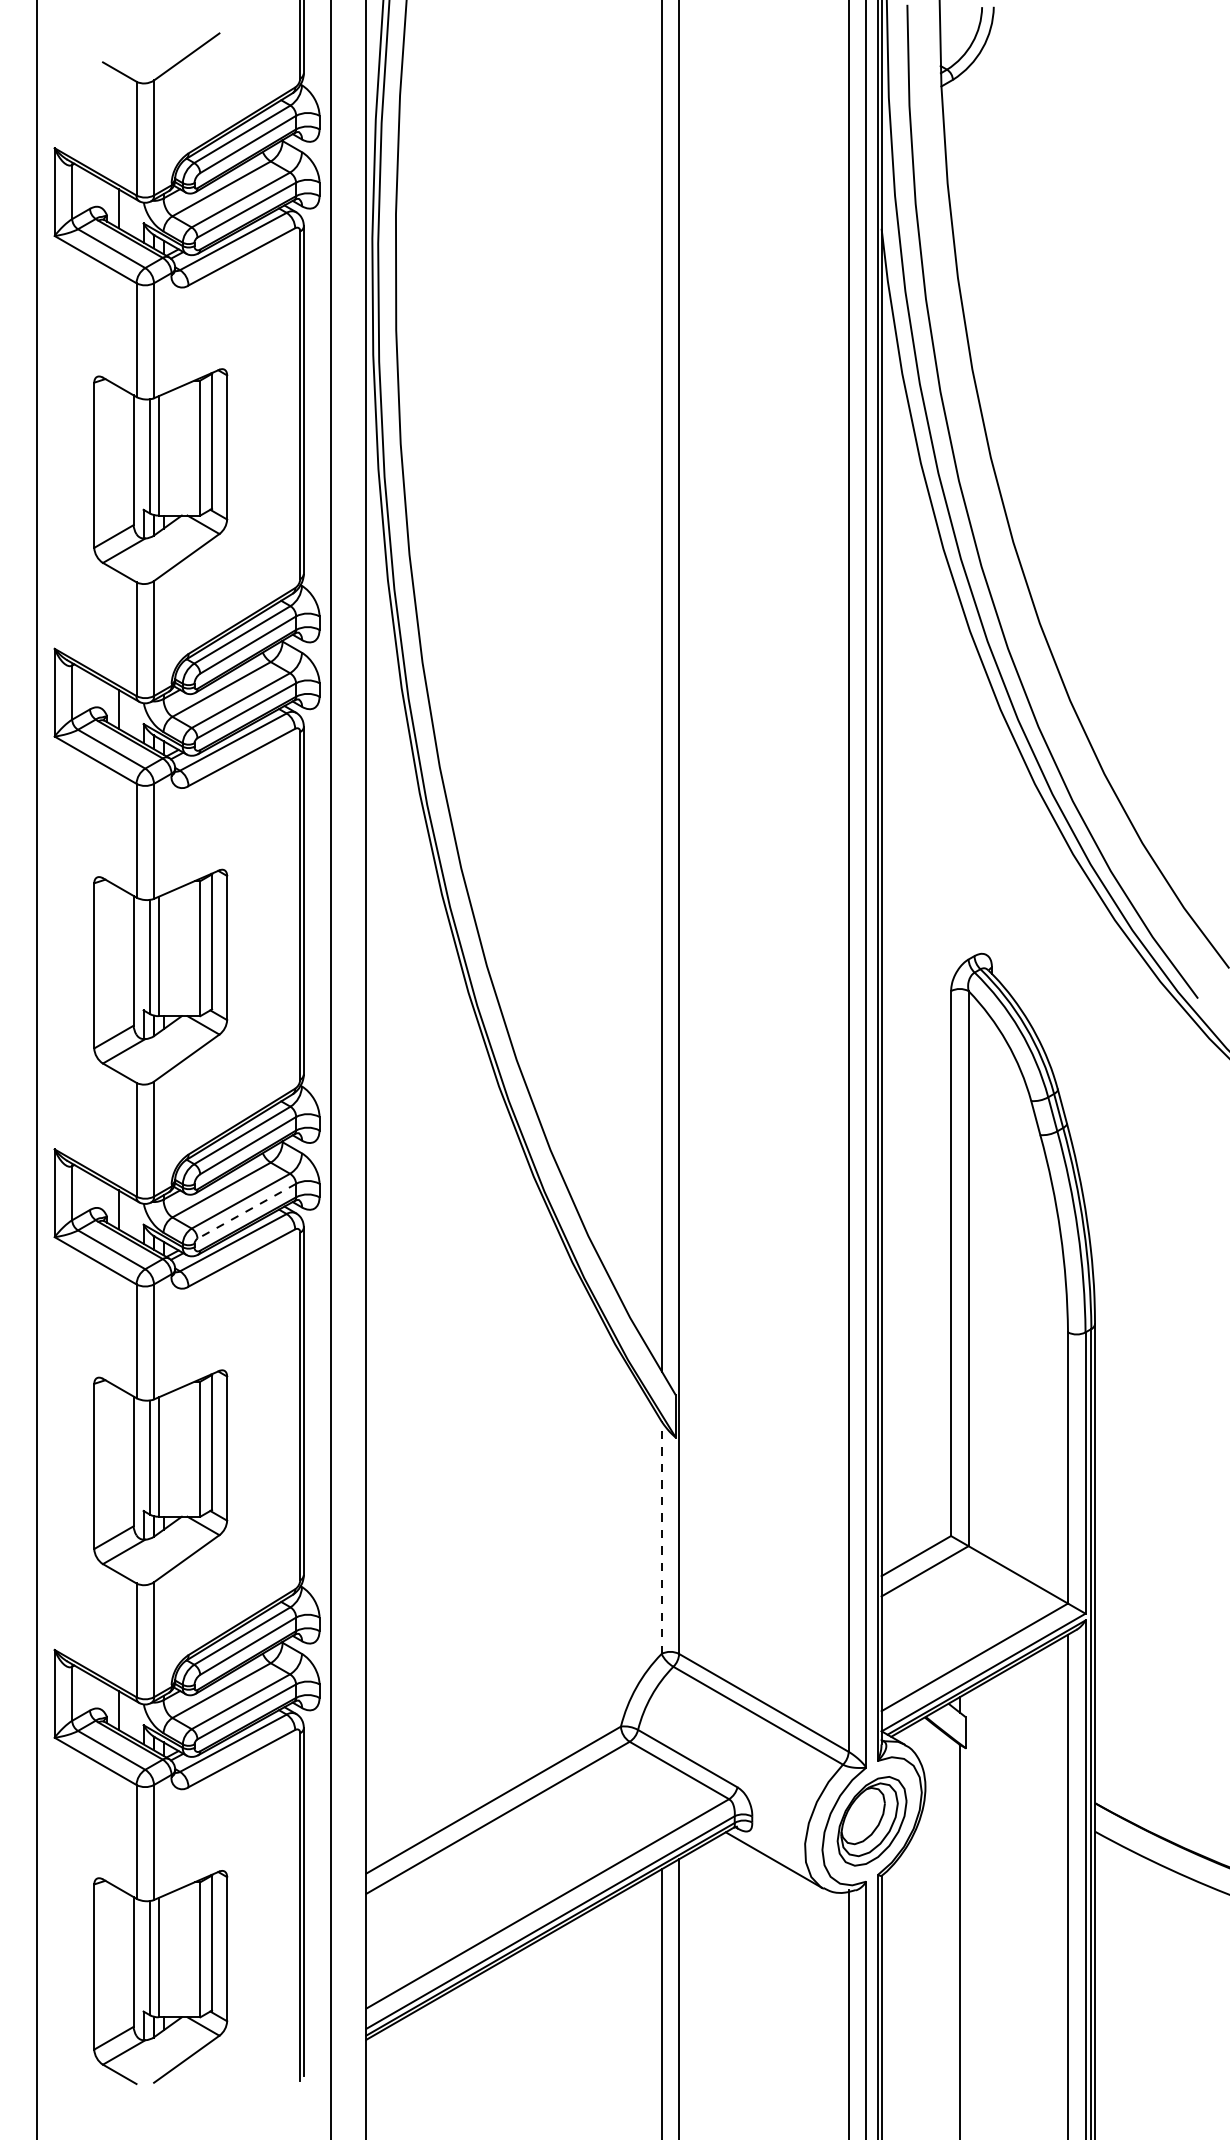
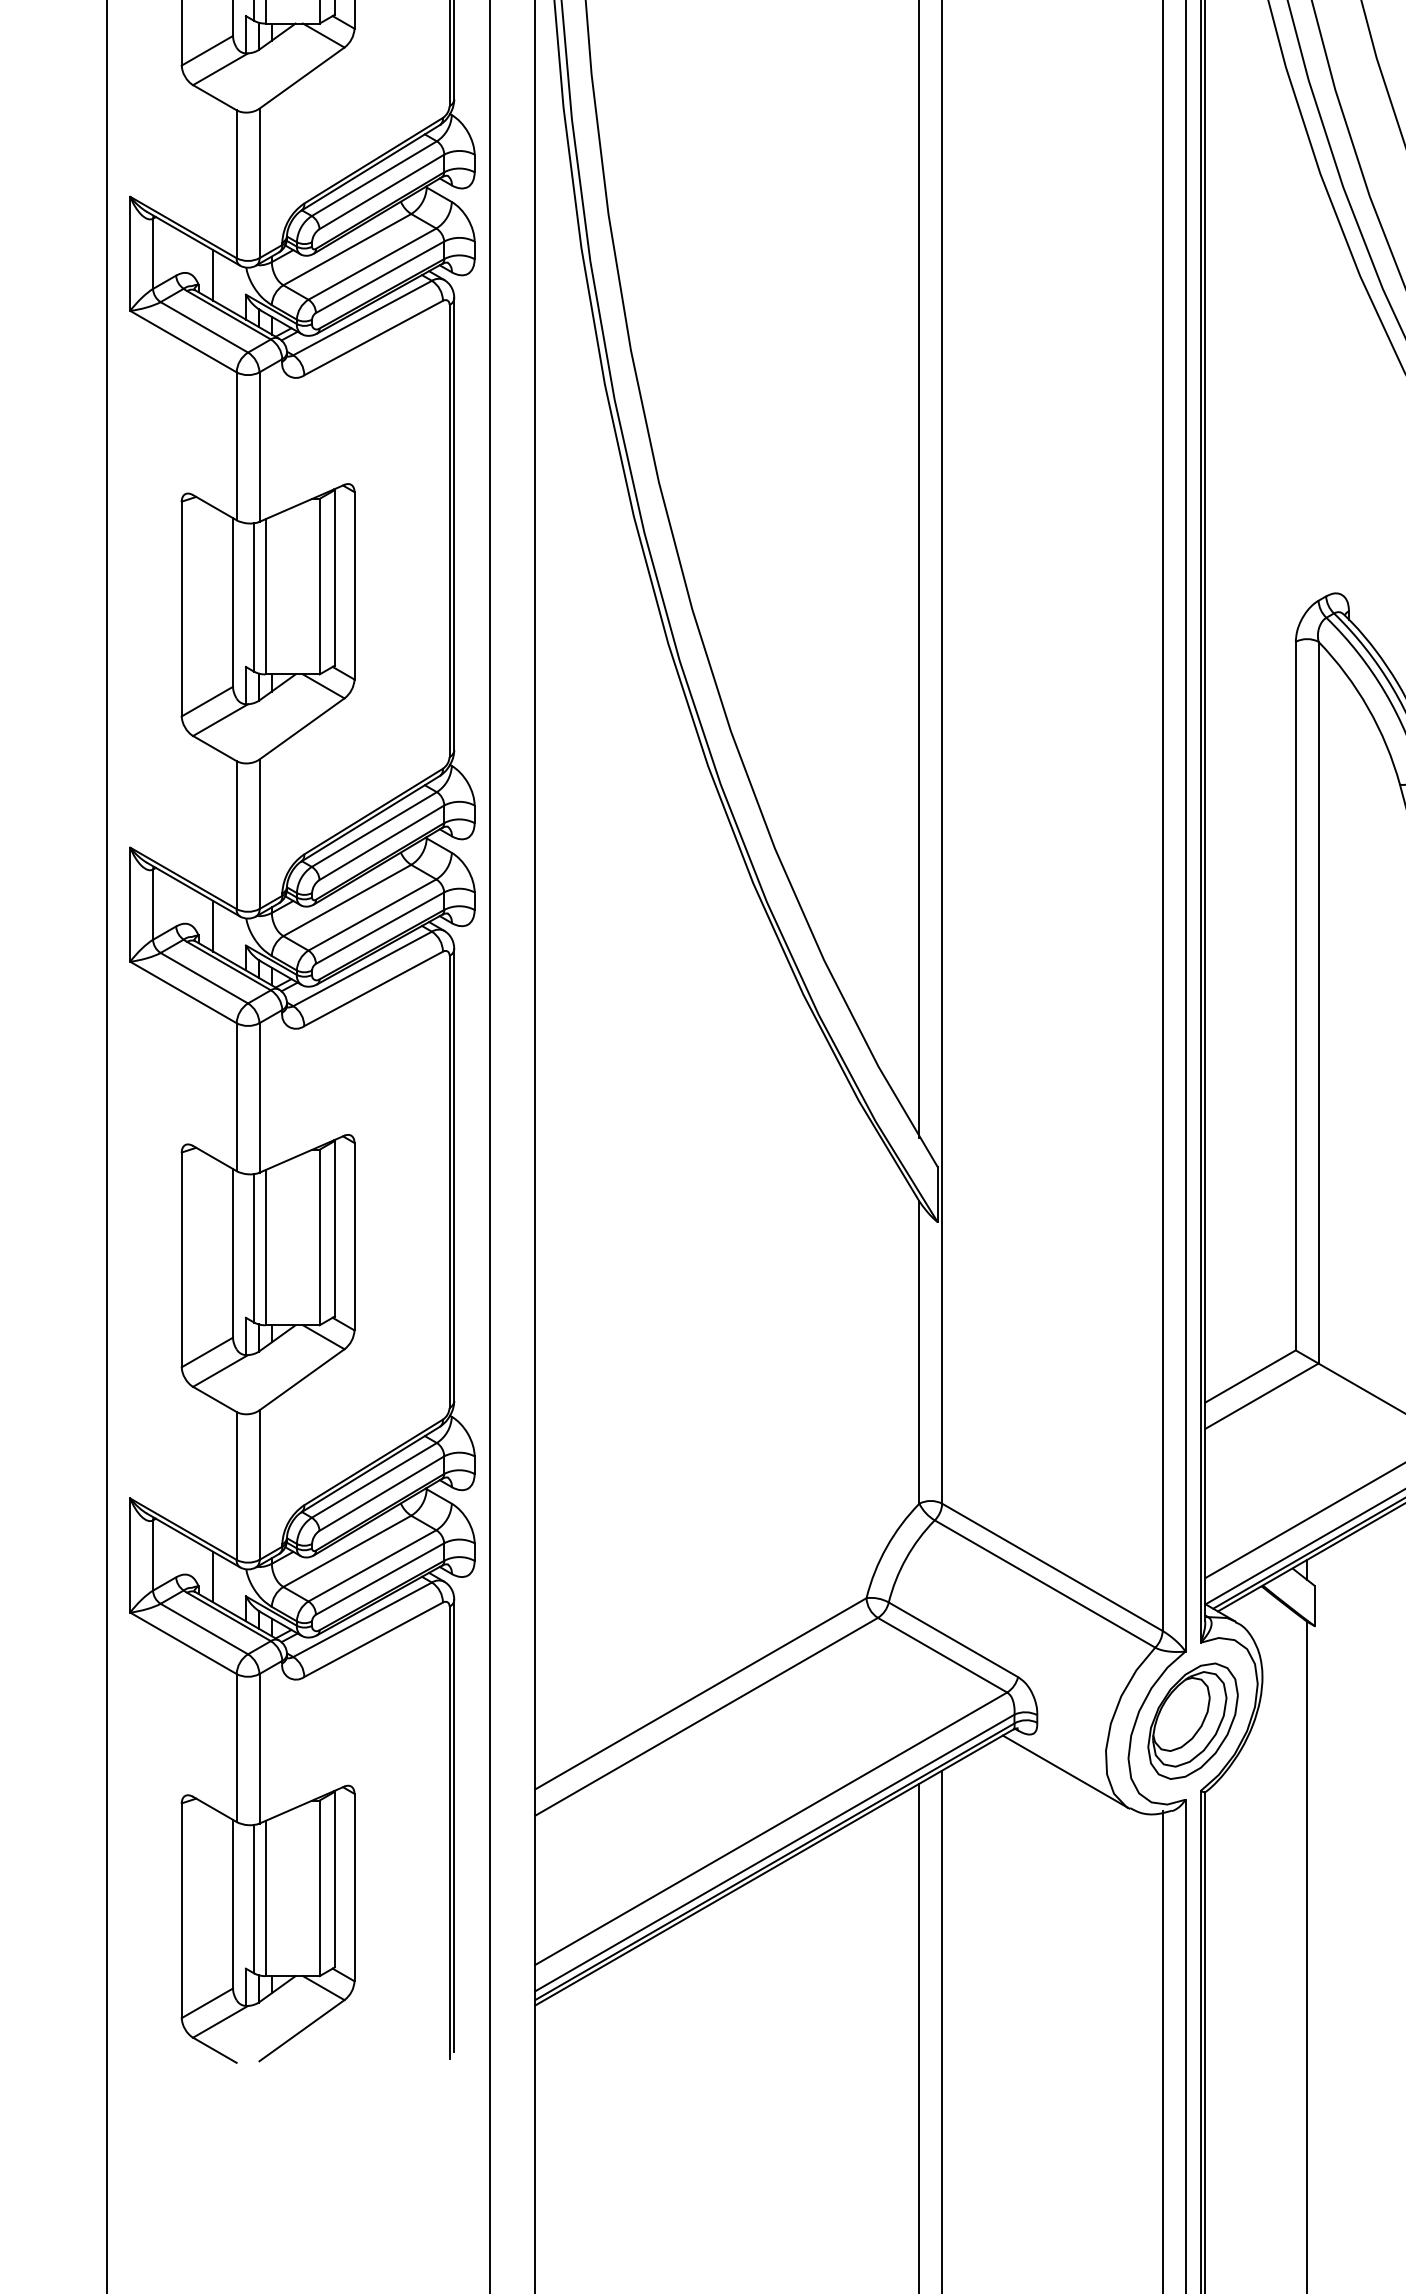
line: (246, 1211) -> (379, 928), dashed -> solid
line: (661, 1537) -> (919, 1352), dashed -> solid

